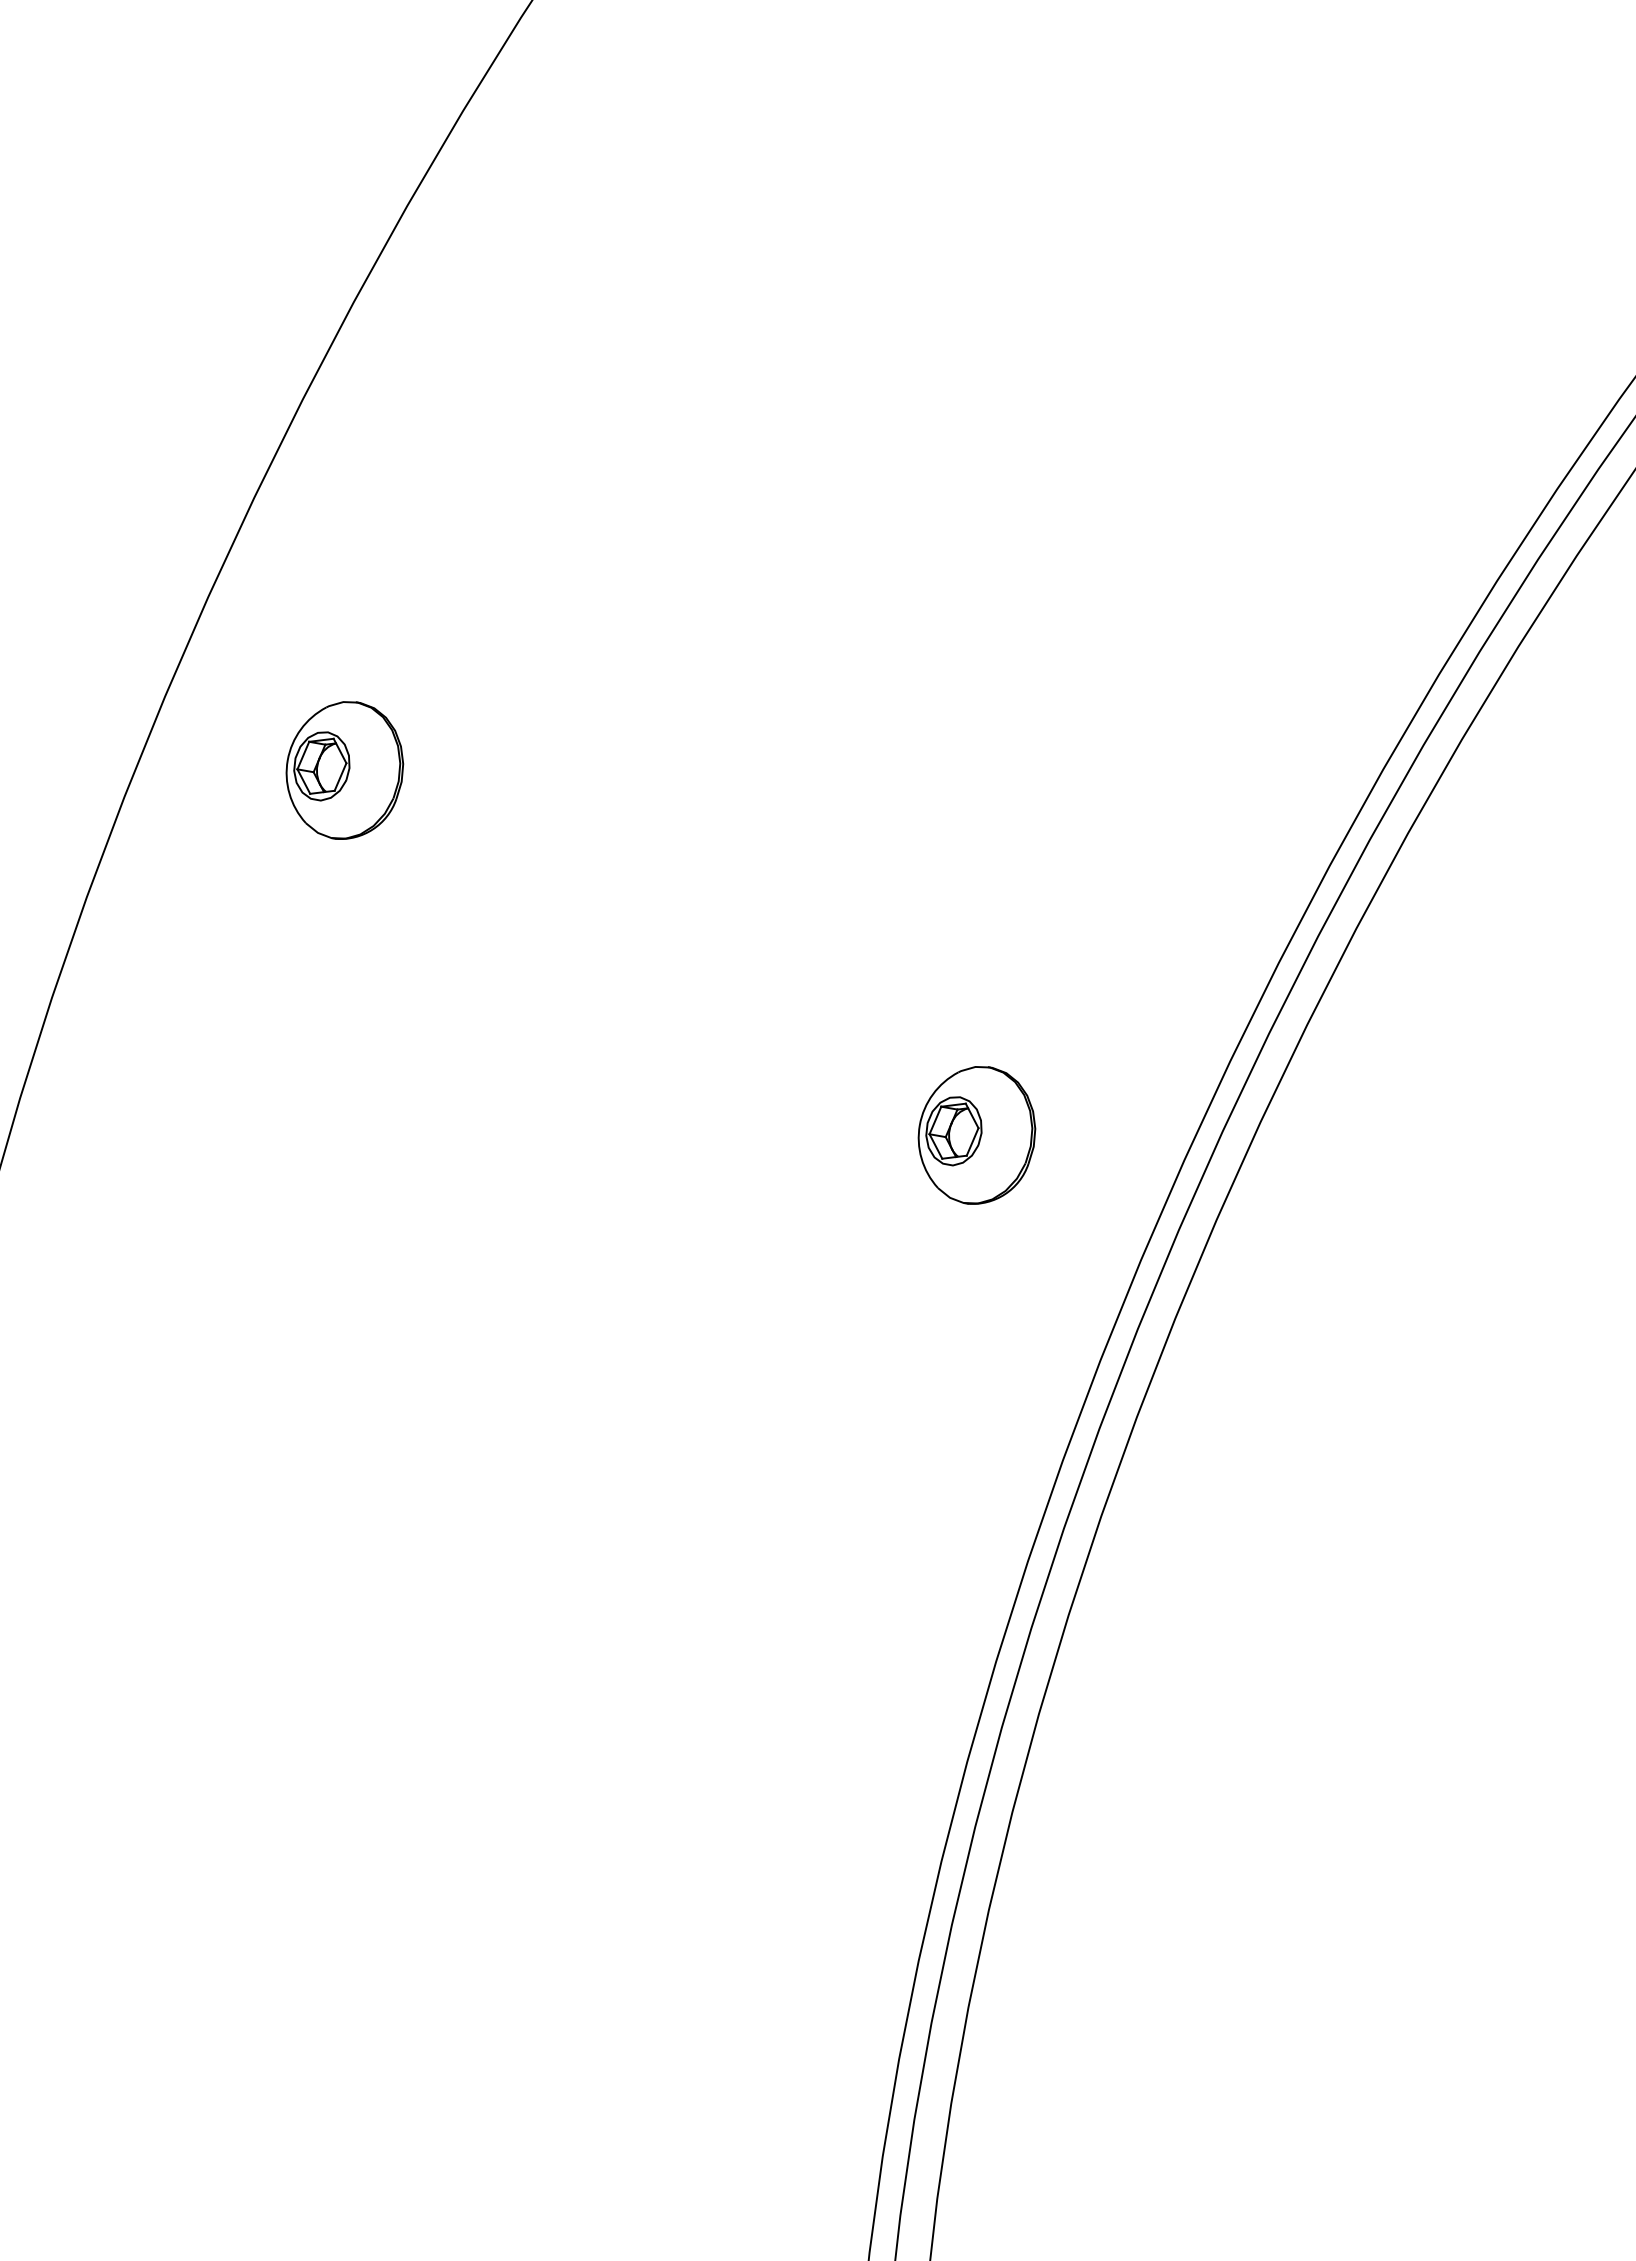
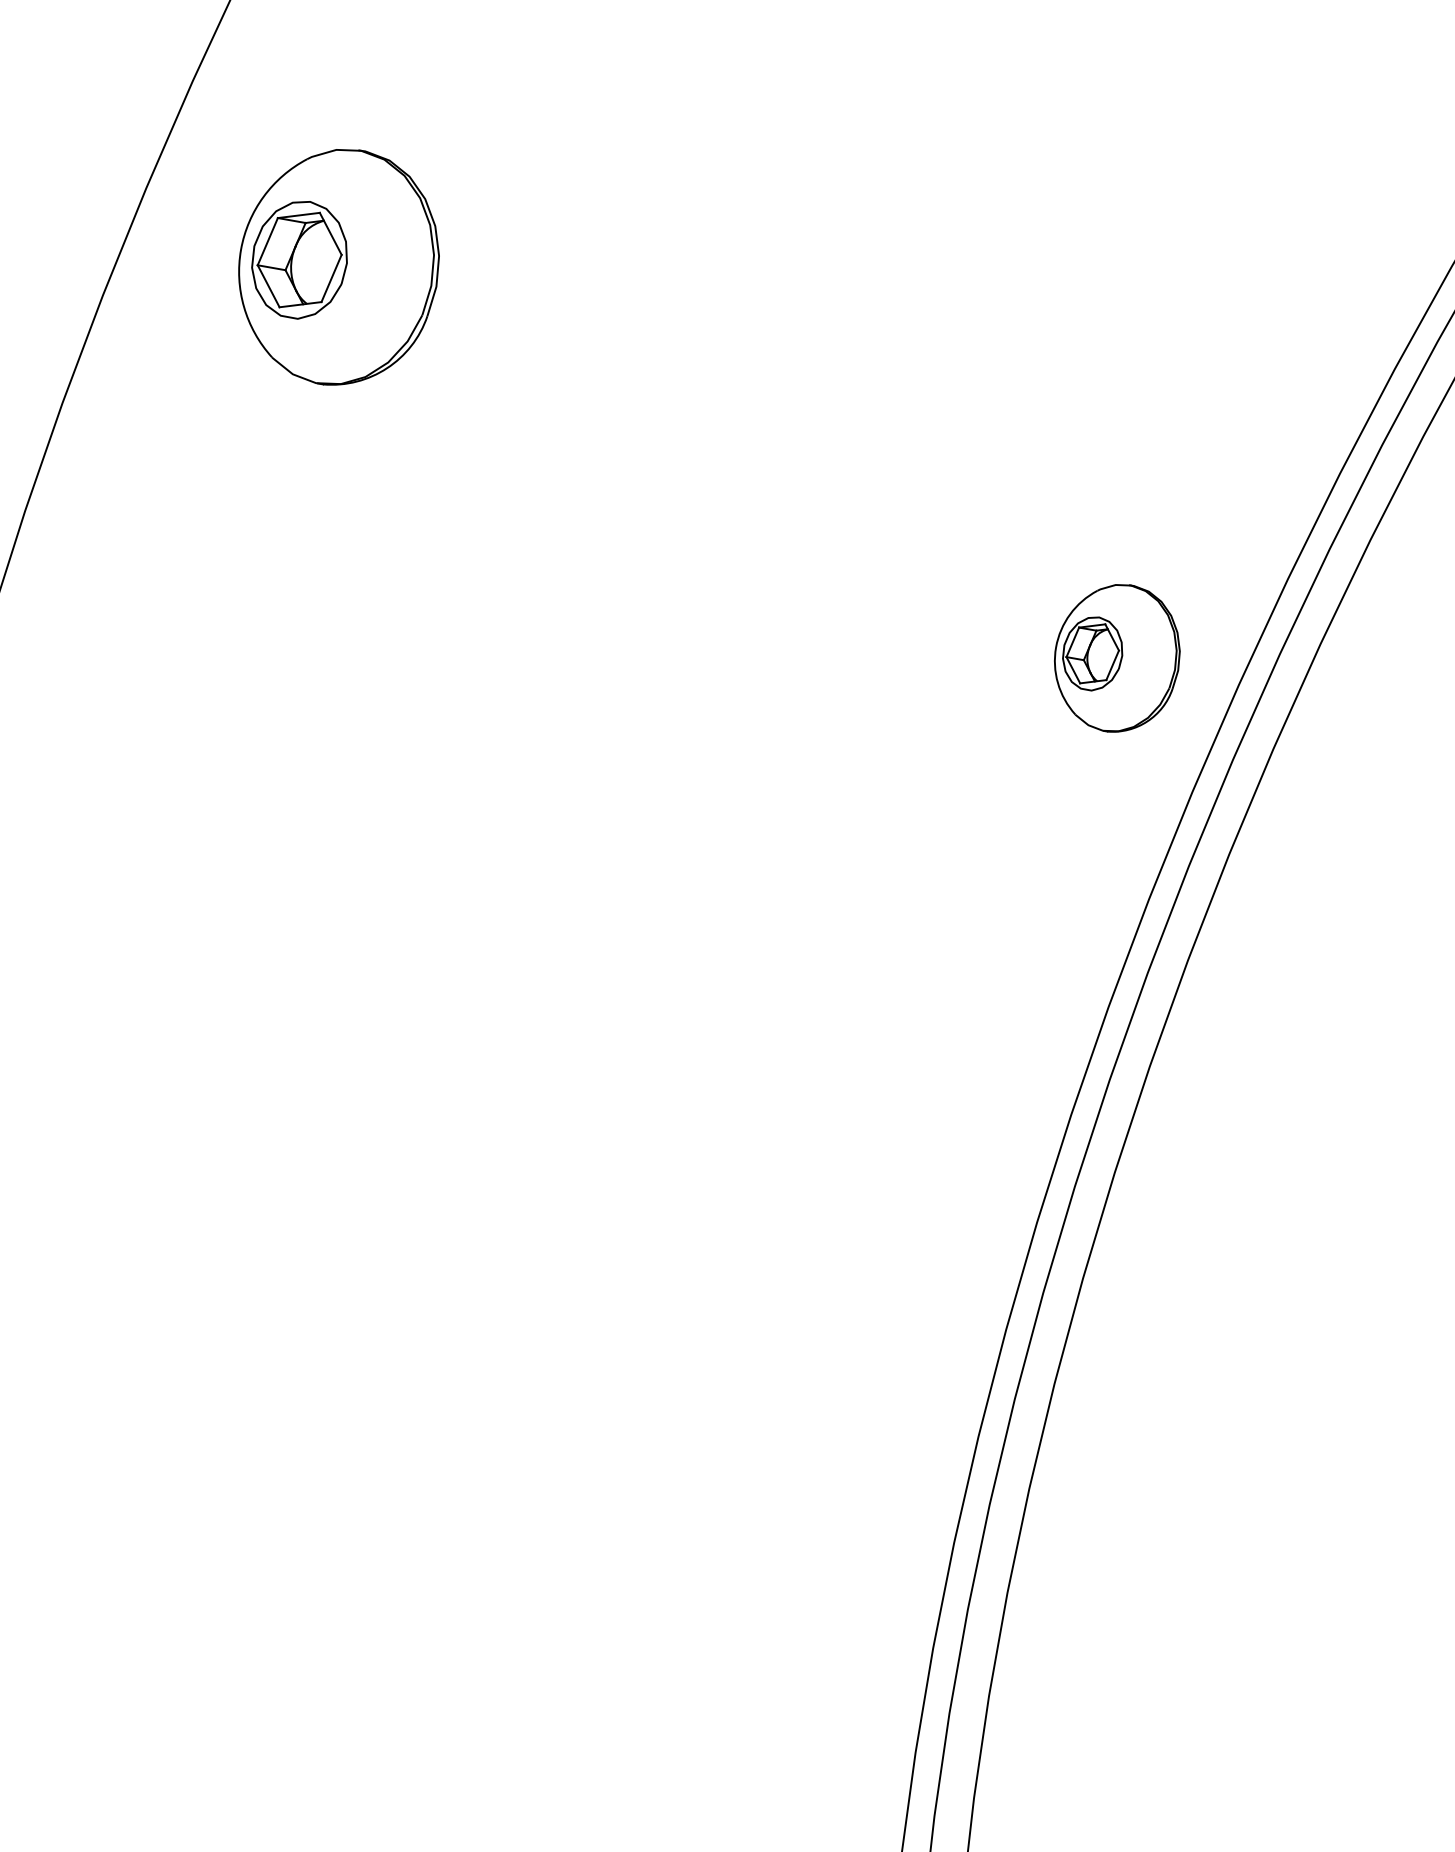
part: (344, 770) -> (338, 267), size x1.6
part: (976, 1135) -> (1116, 658), moved

